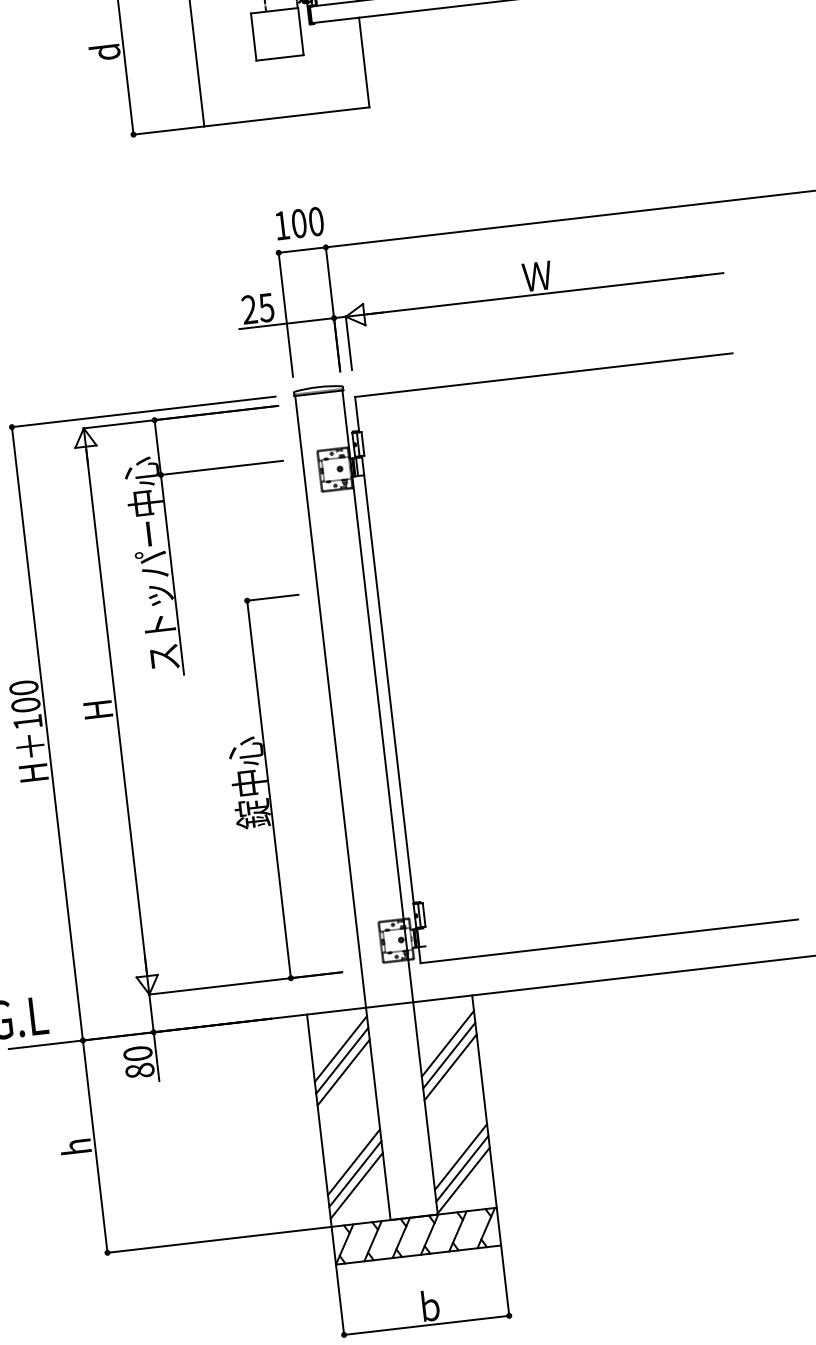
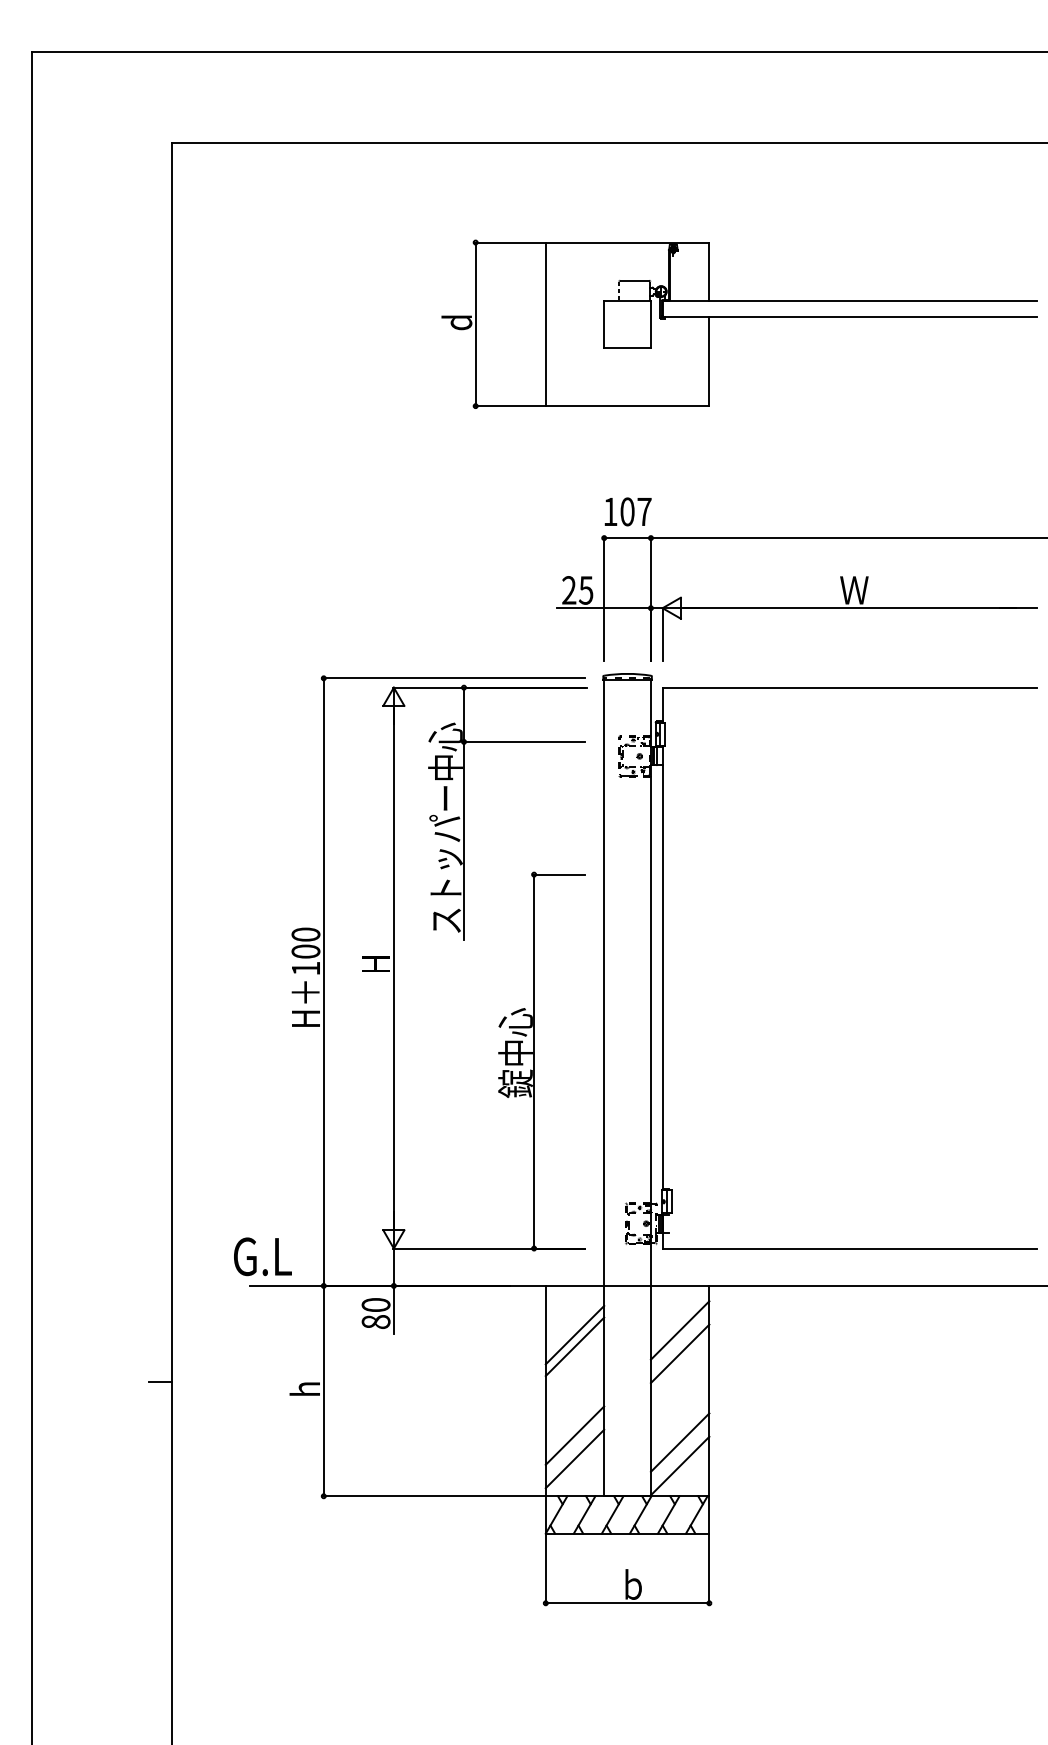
text: (316, 221) -> (644, 511), 100 -> 107
line: (340, 1049) -> (574, 1323), removed
line: (448, 1055) -> (679, 1341), removed
line: (461, 1169) -> (679, 1454), removed
line: (354, 1174) -> (574, 1447), removed

